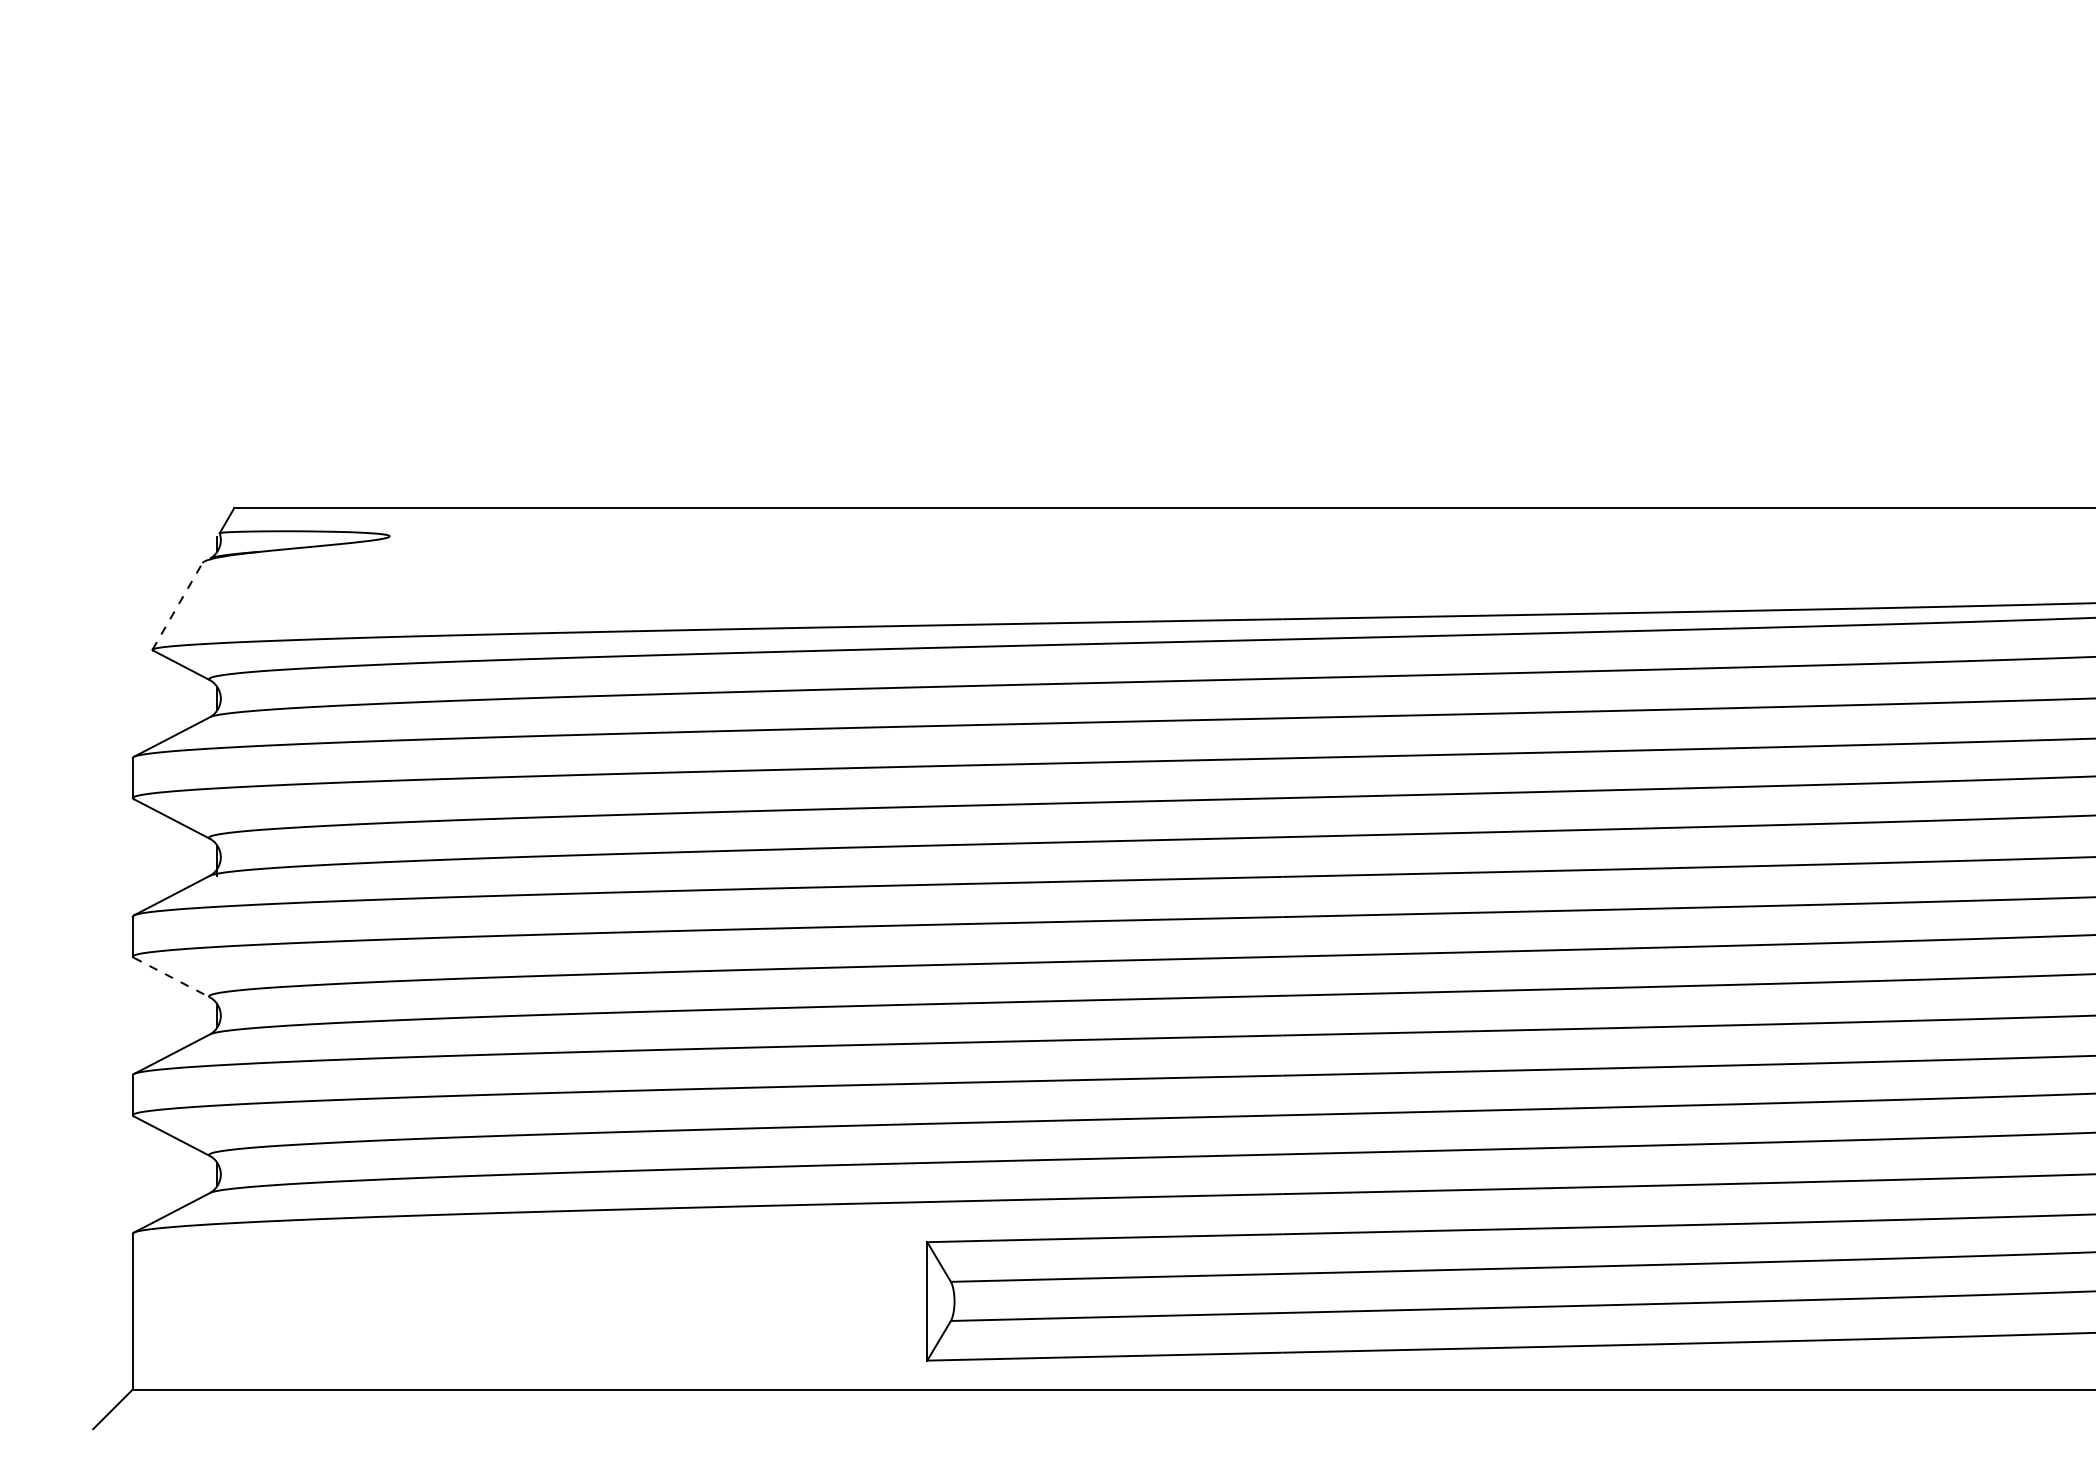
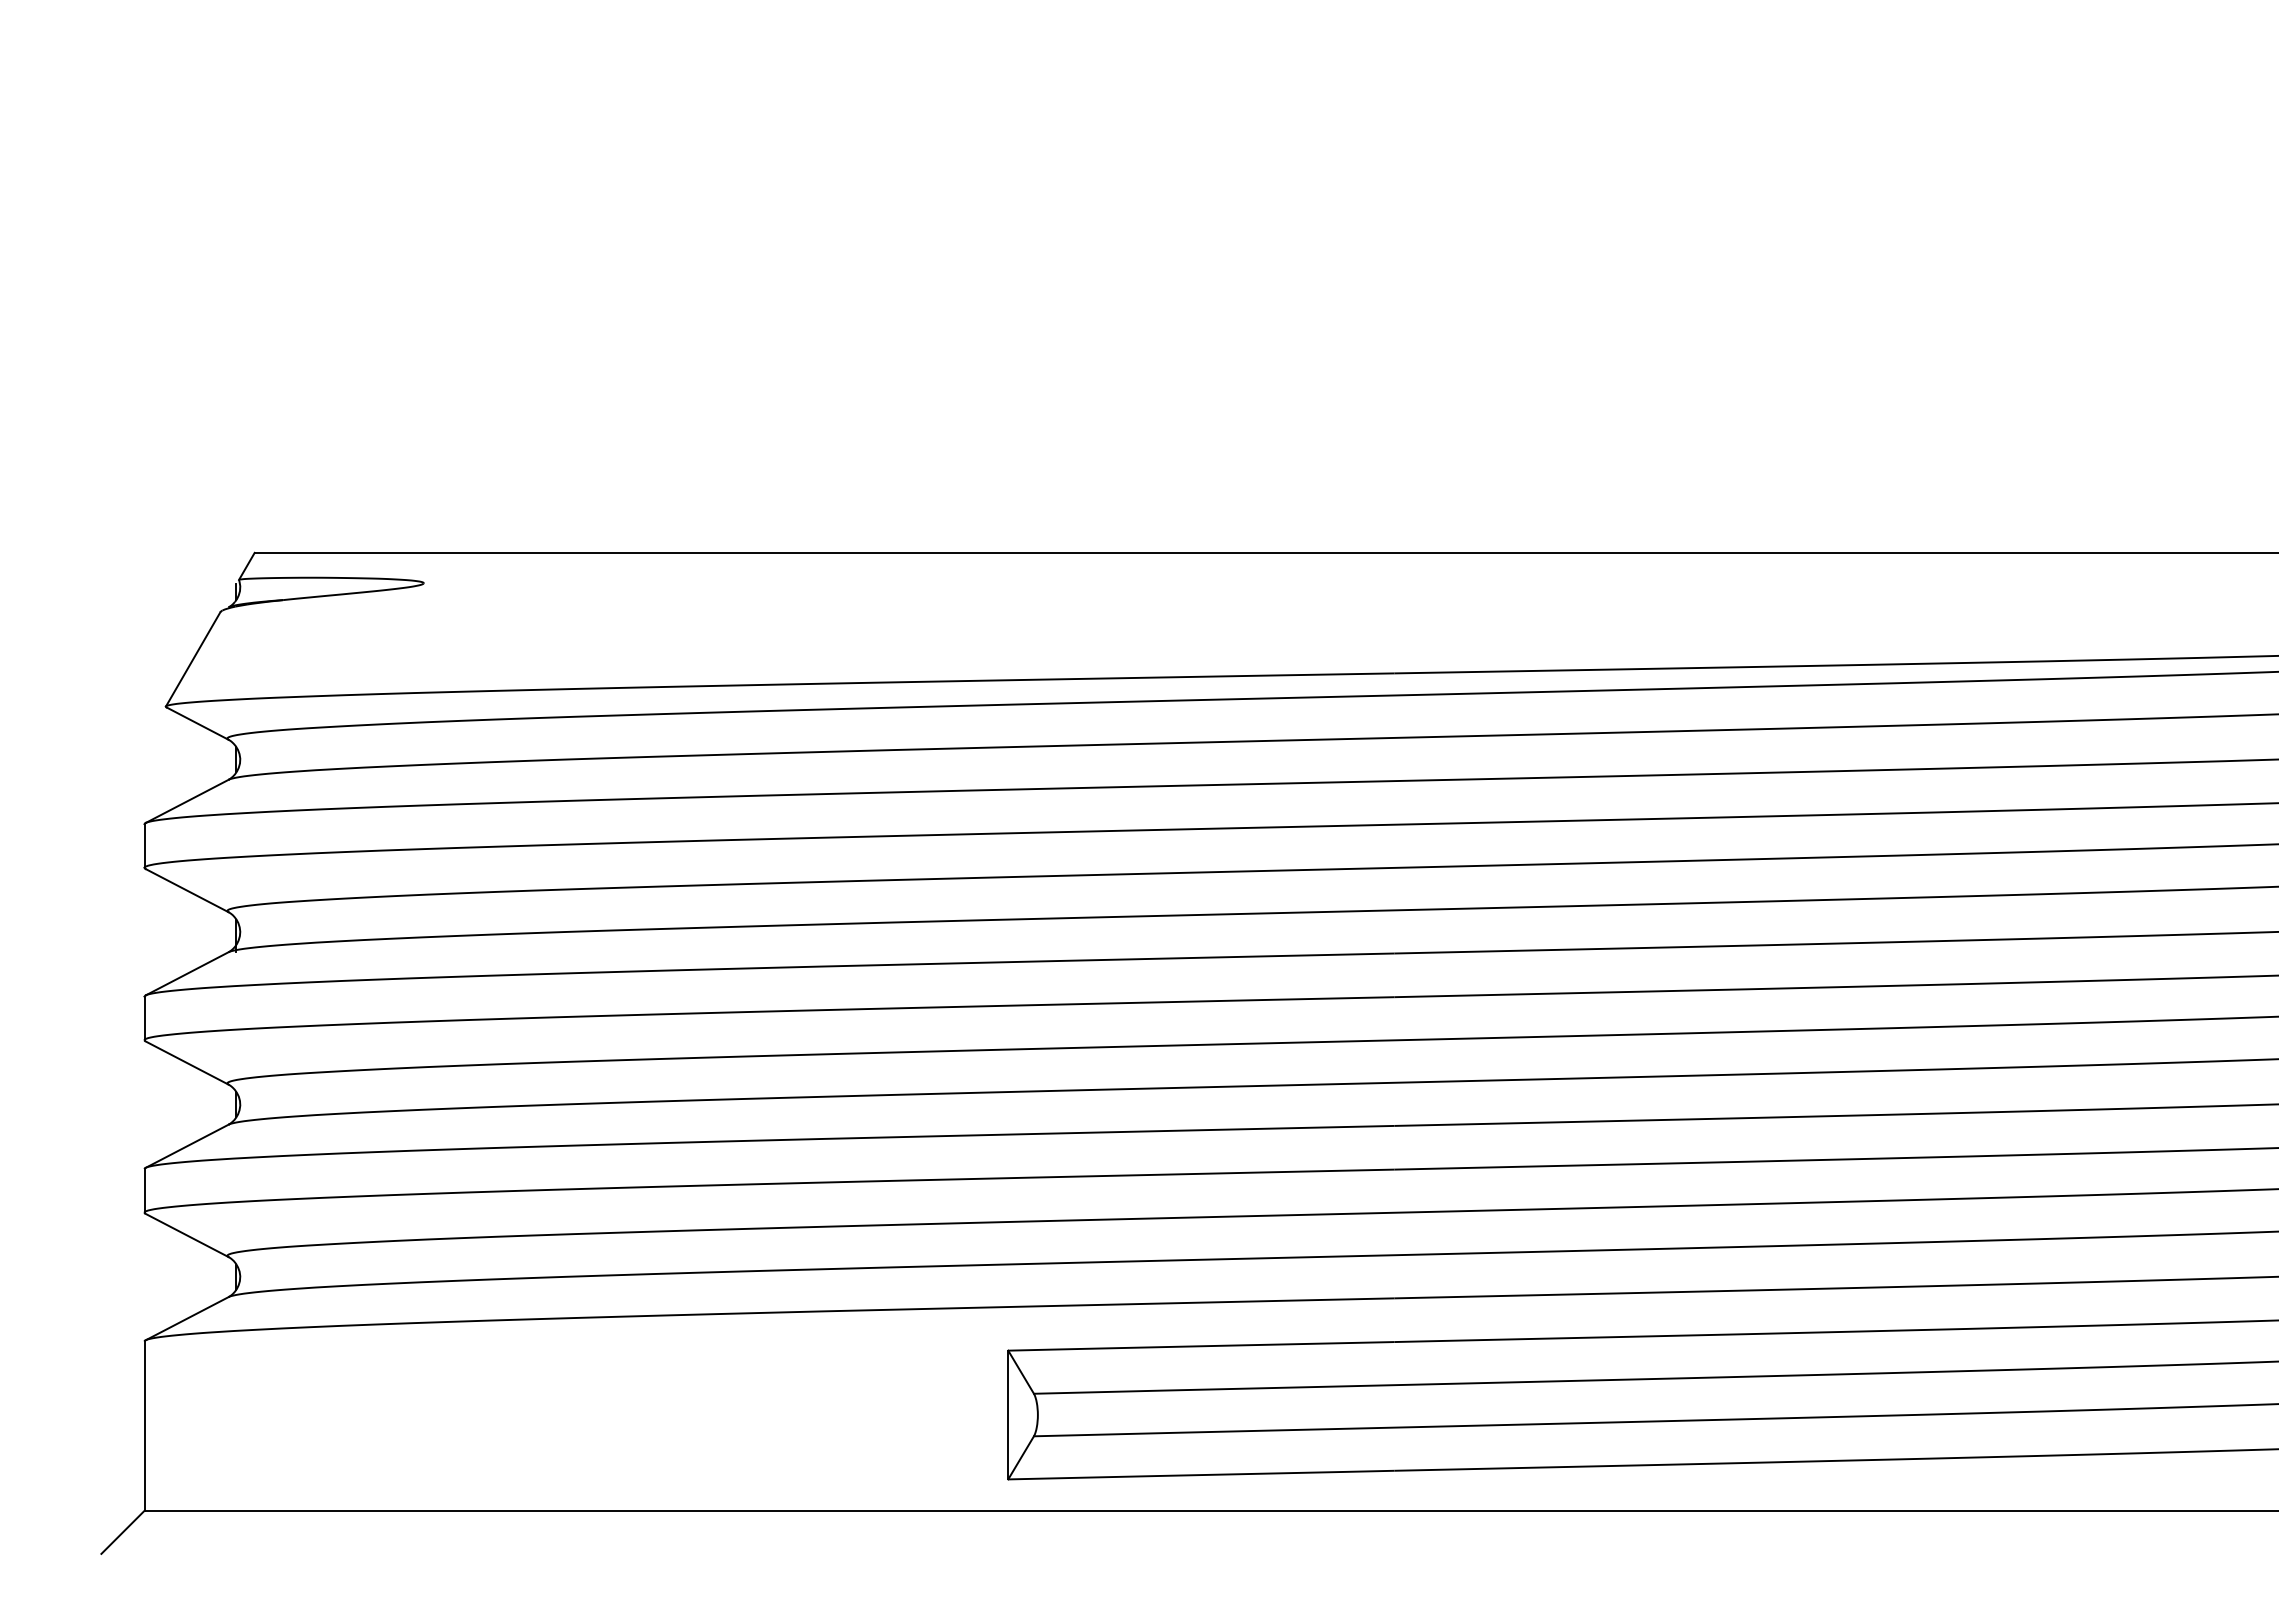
line: (177, 605) -> (193, 658), dashed -> solid
line: (172, 978) -> (187, 1063), dashed -> solid

